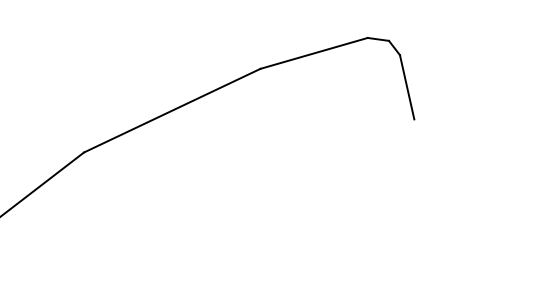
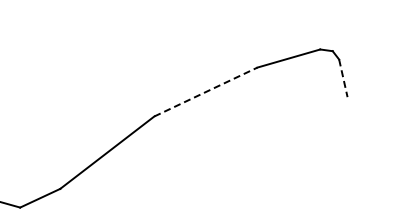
line: (407, 87) -> (343, 78), solid -> dashed
line: (173, 109) -> (206, 91), solid -> dashed

